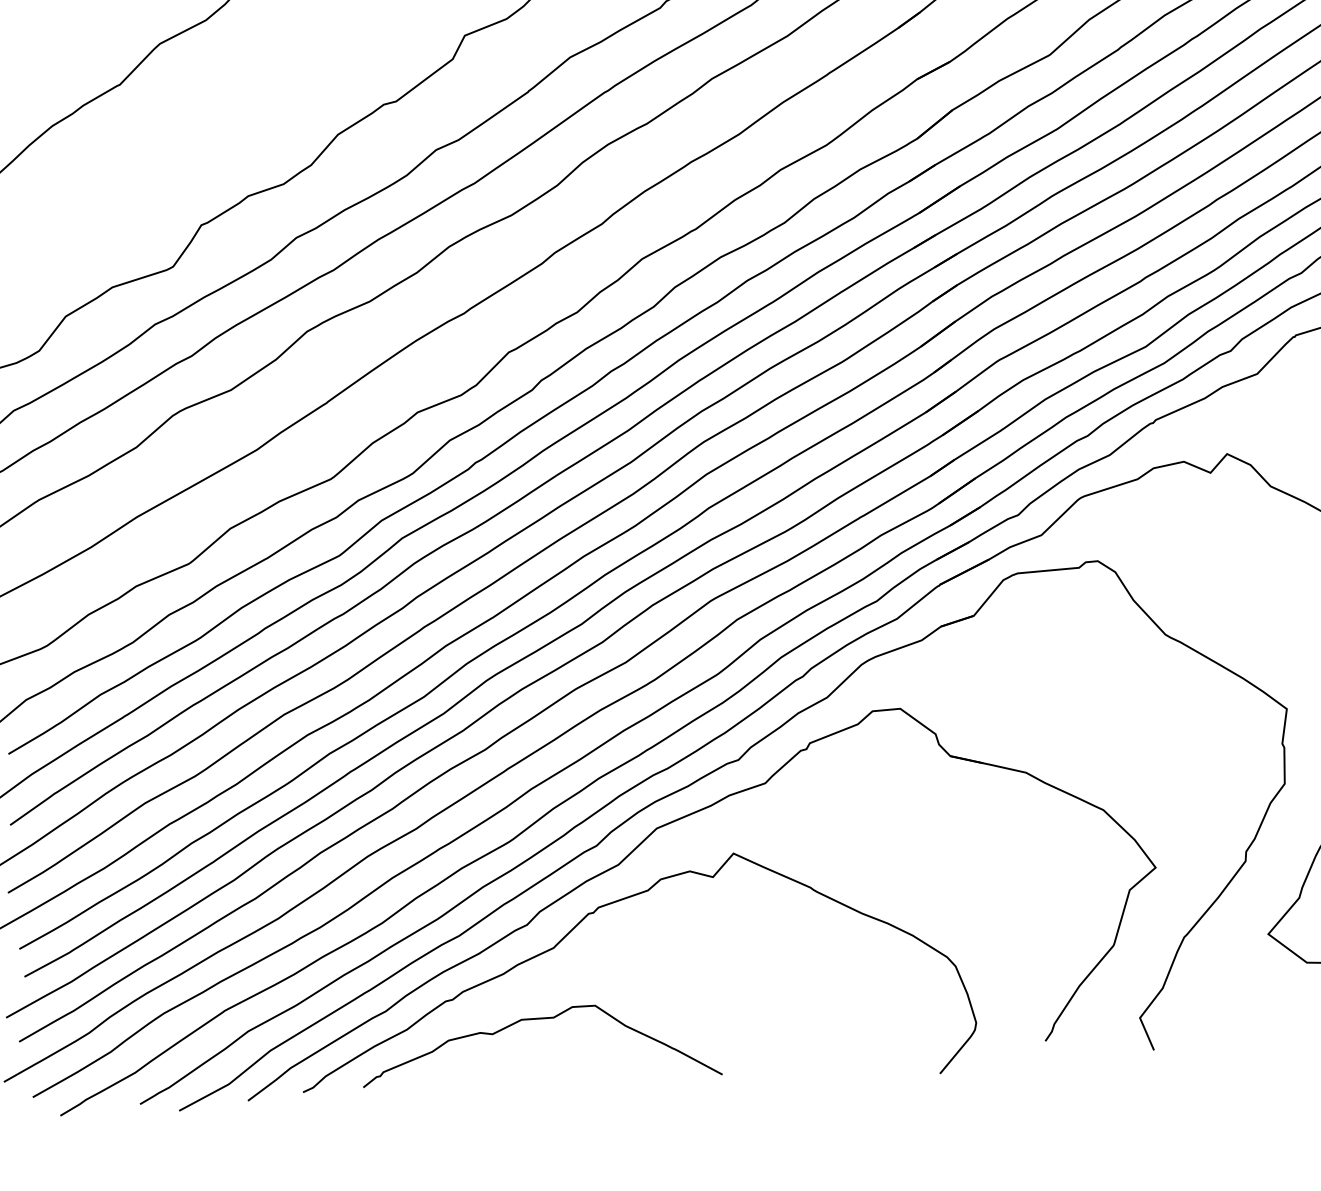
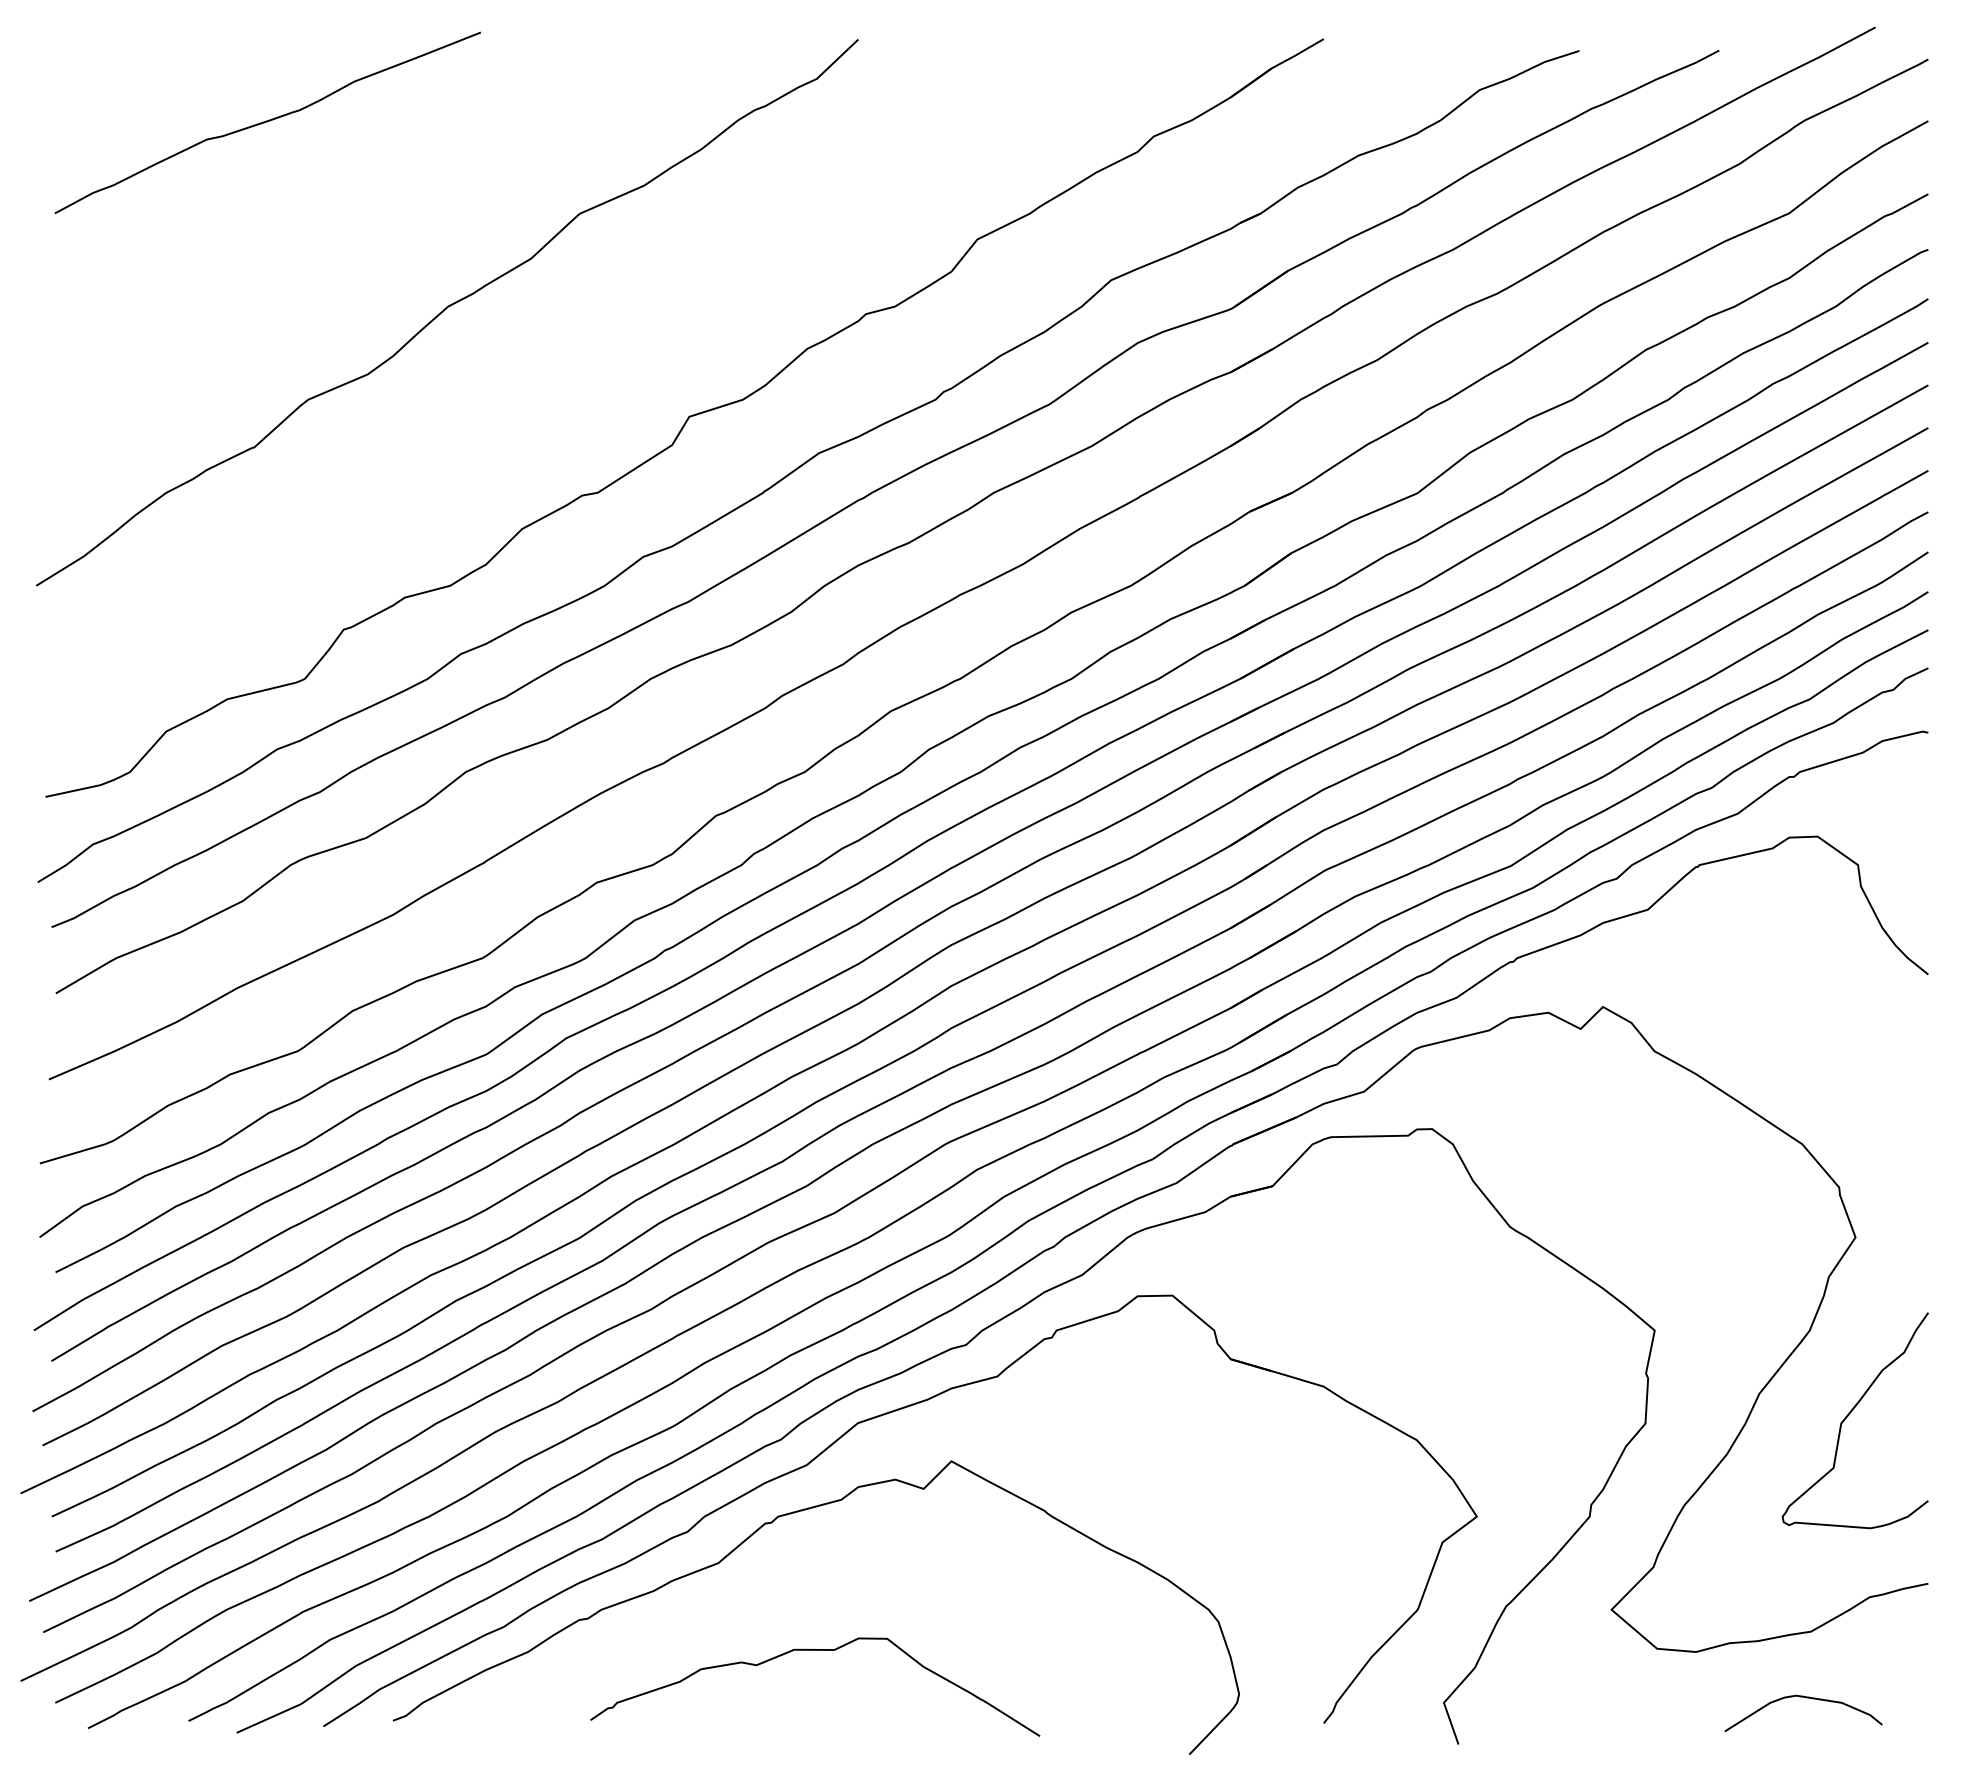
curve: (538, 1019) -> (815, 1650), moved

